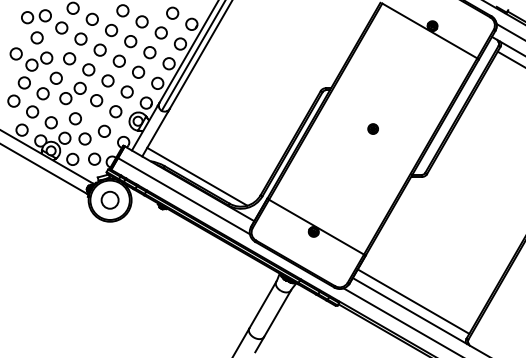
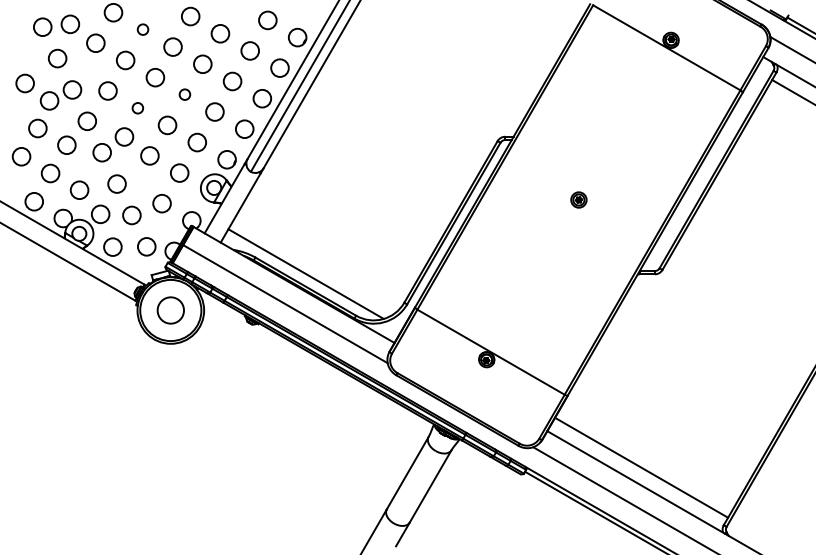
circle: (91, 18) -> (141, 28), size x0.6
circle: (118, 60) -> (183, 93), size x0.6
circle: (88, 69) -> (137, 107), size x0.6

